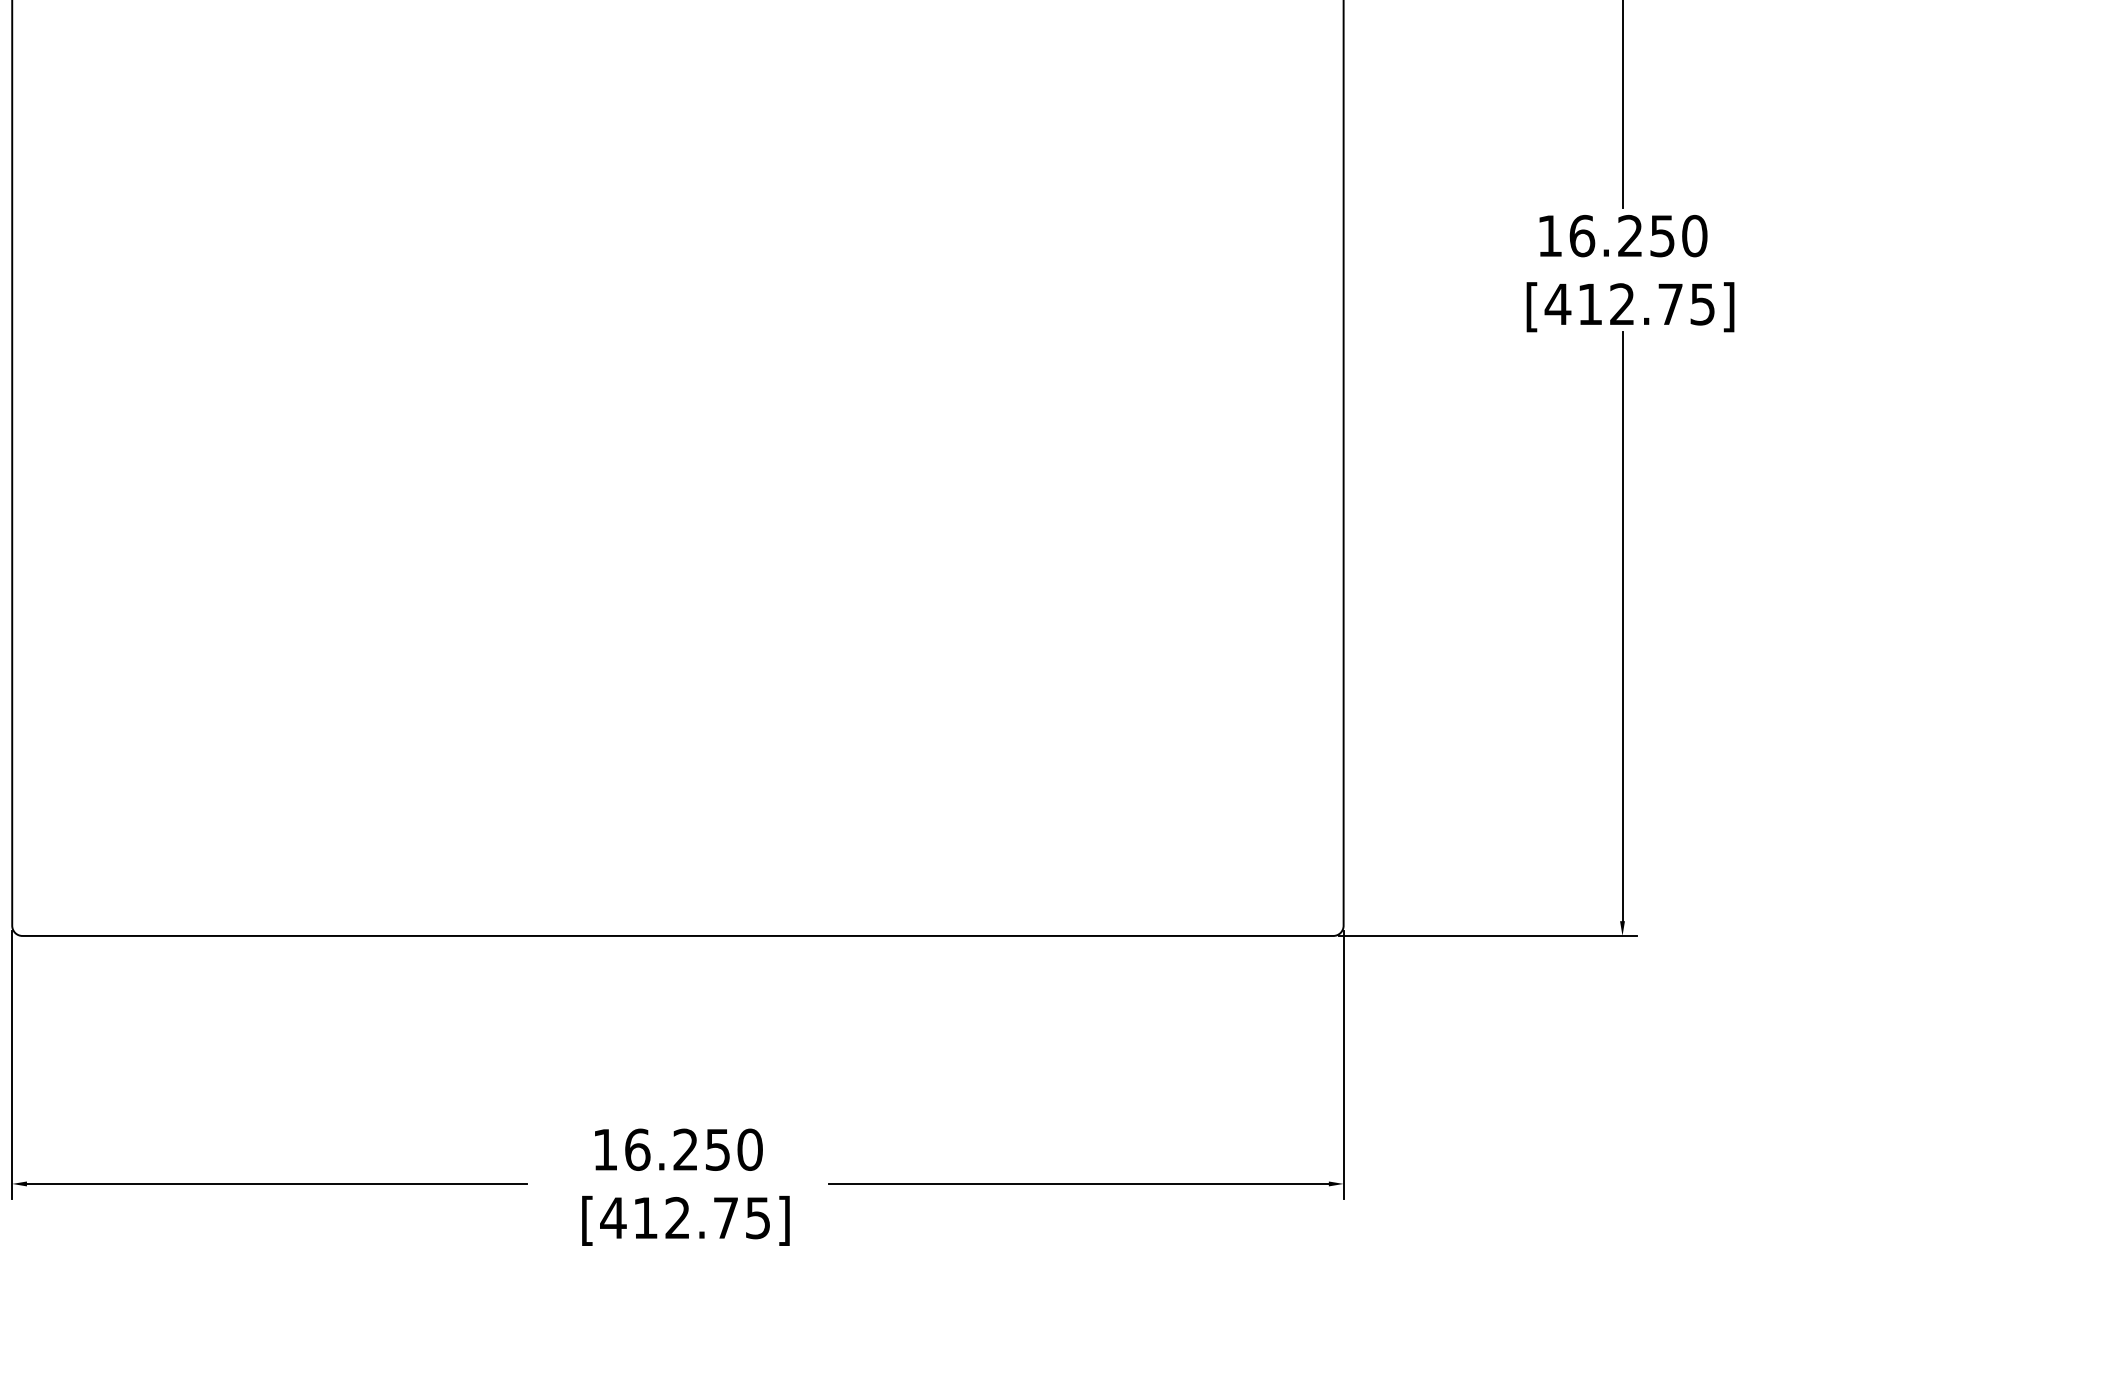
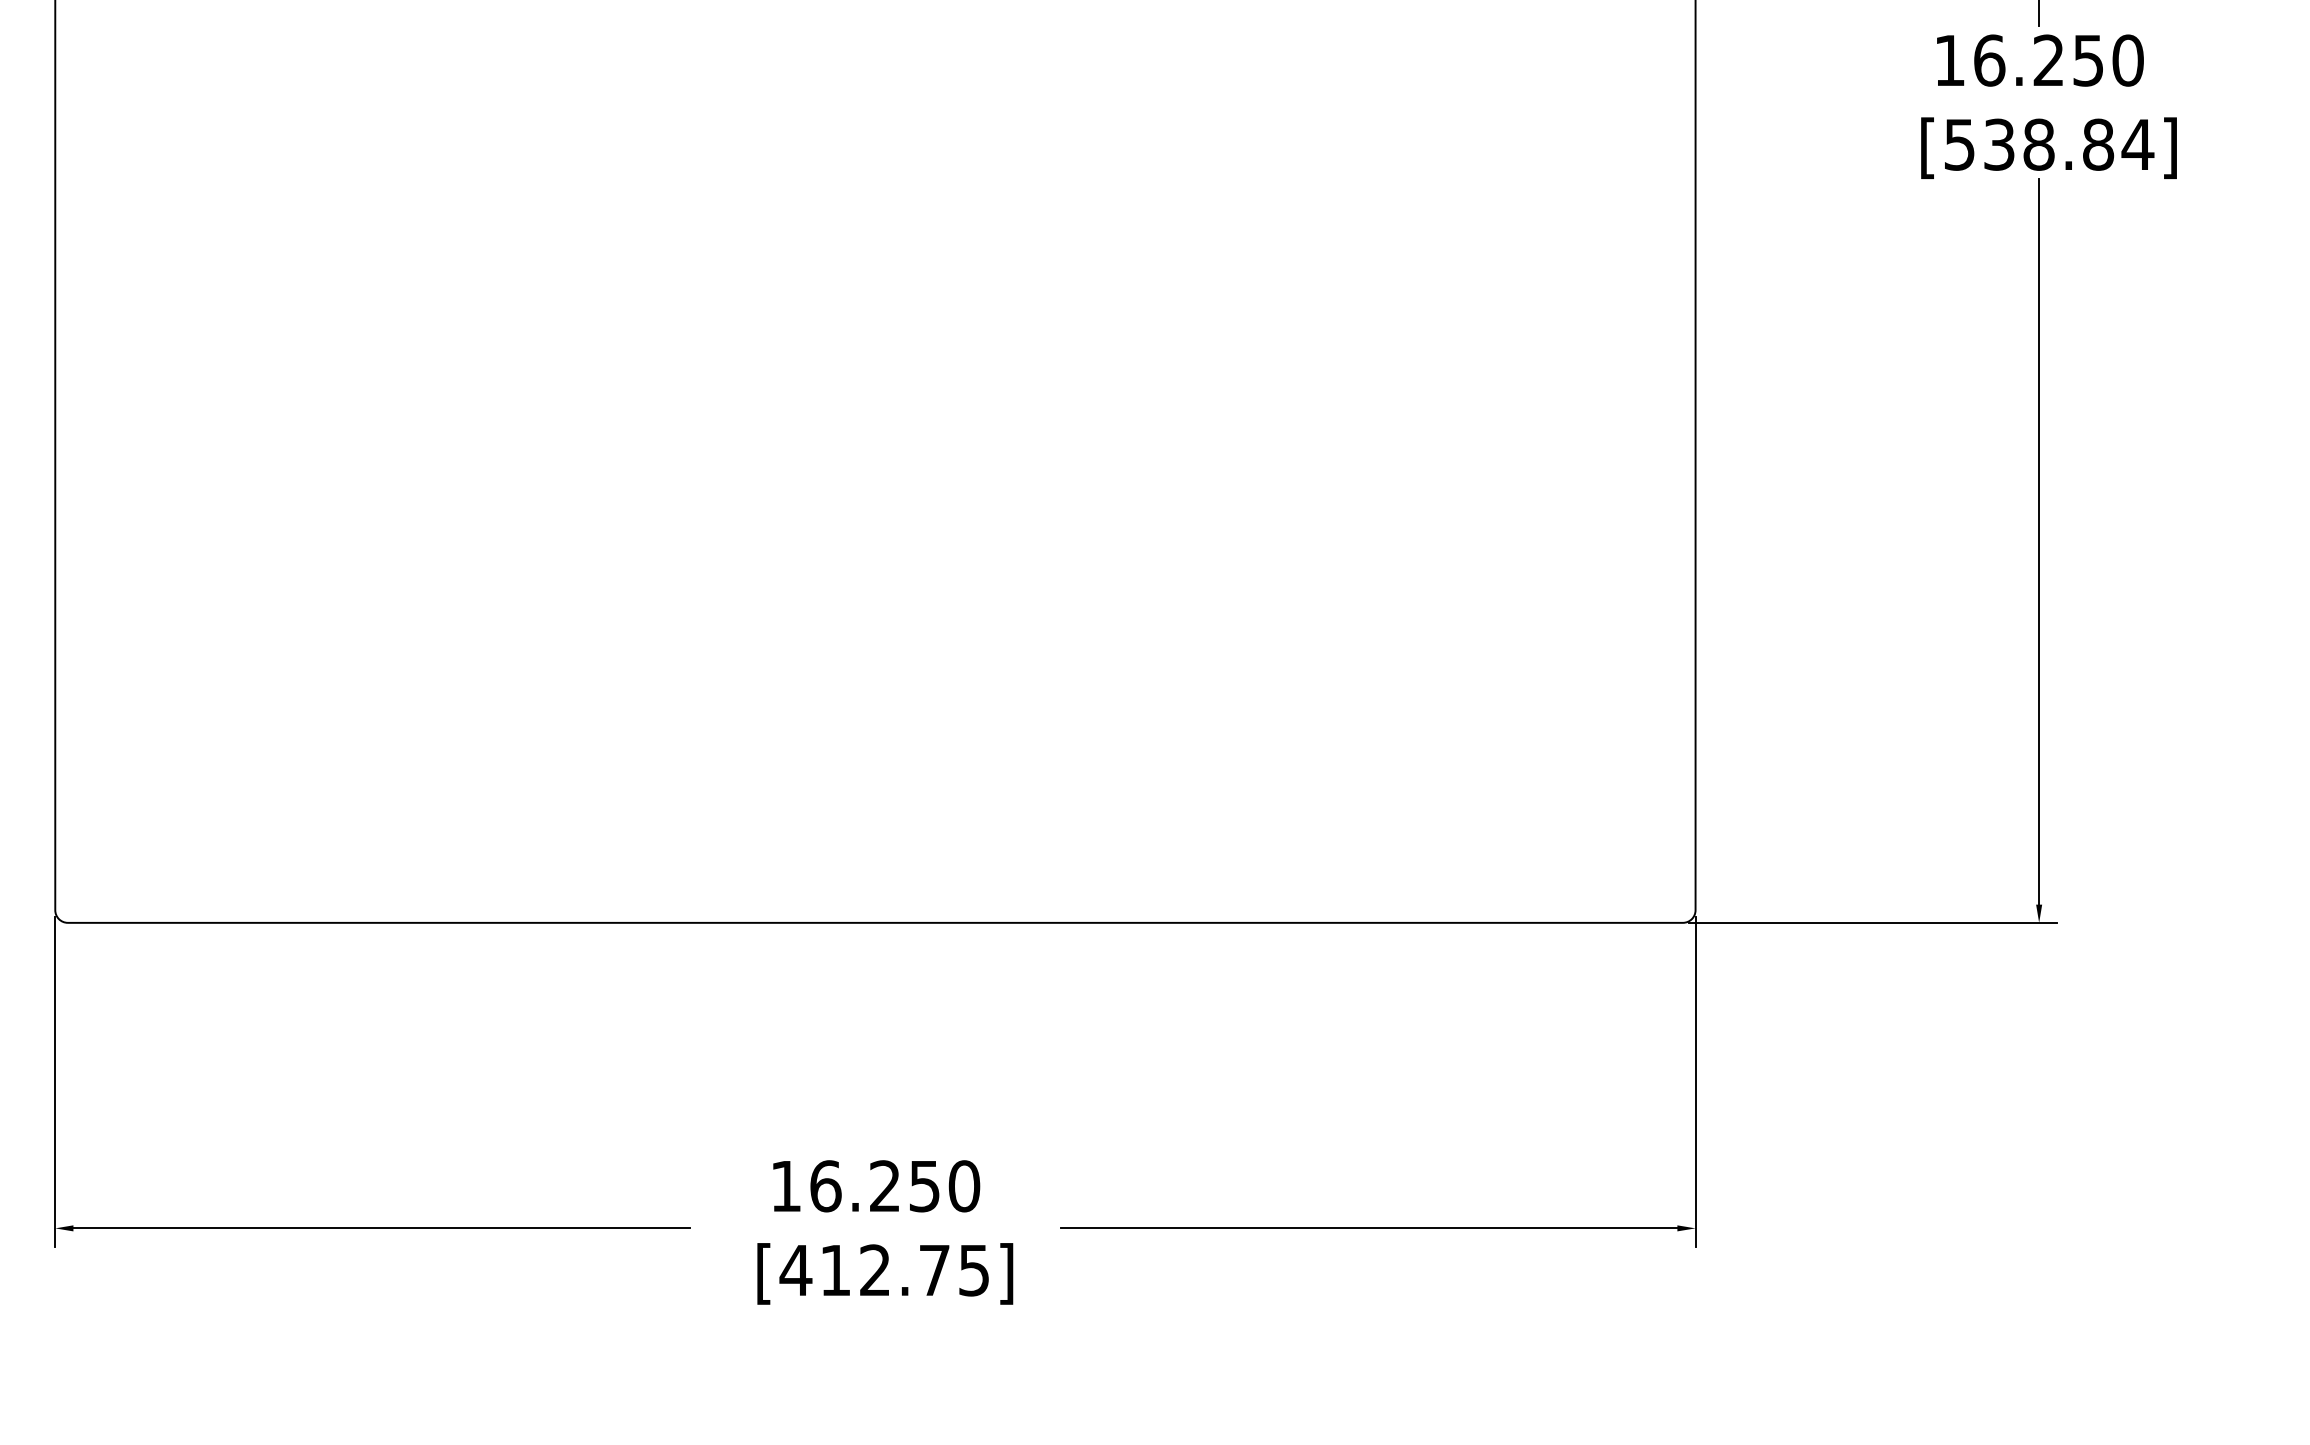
text: (1630, 304) -> (2049, 144), [412.75] -> [538.84]

